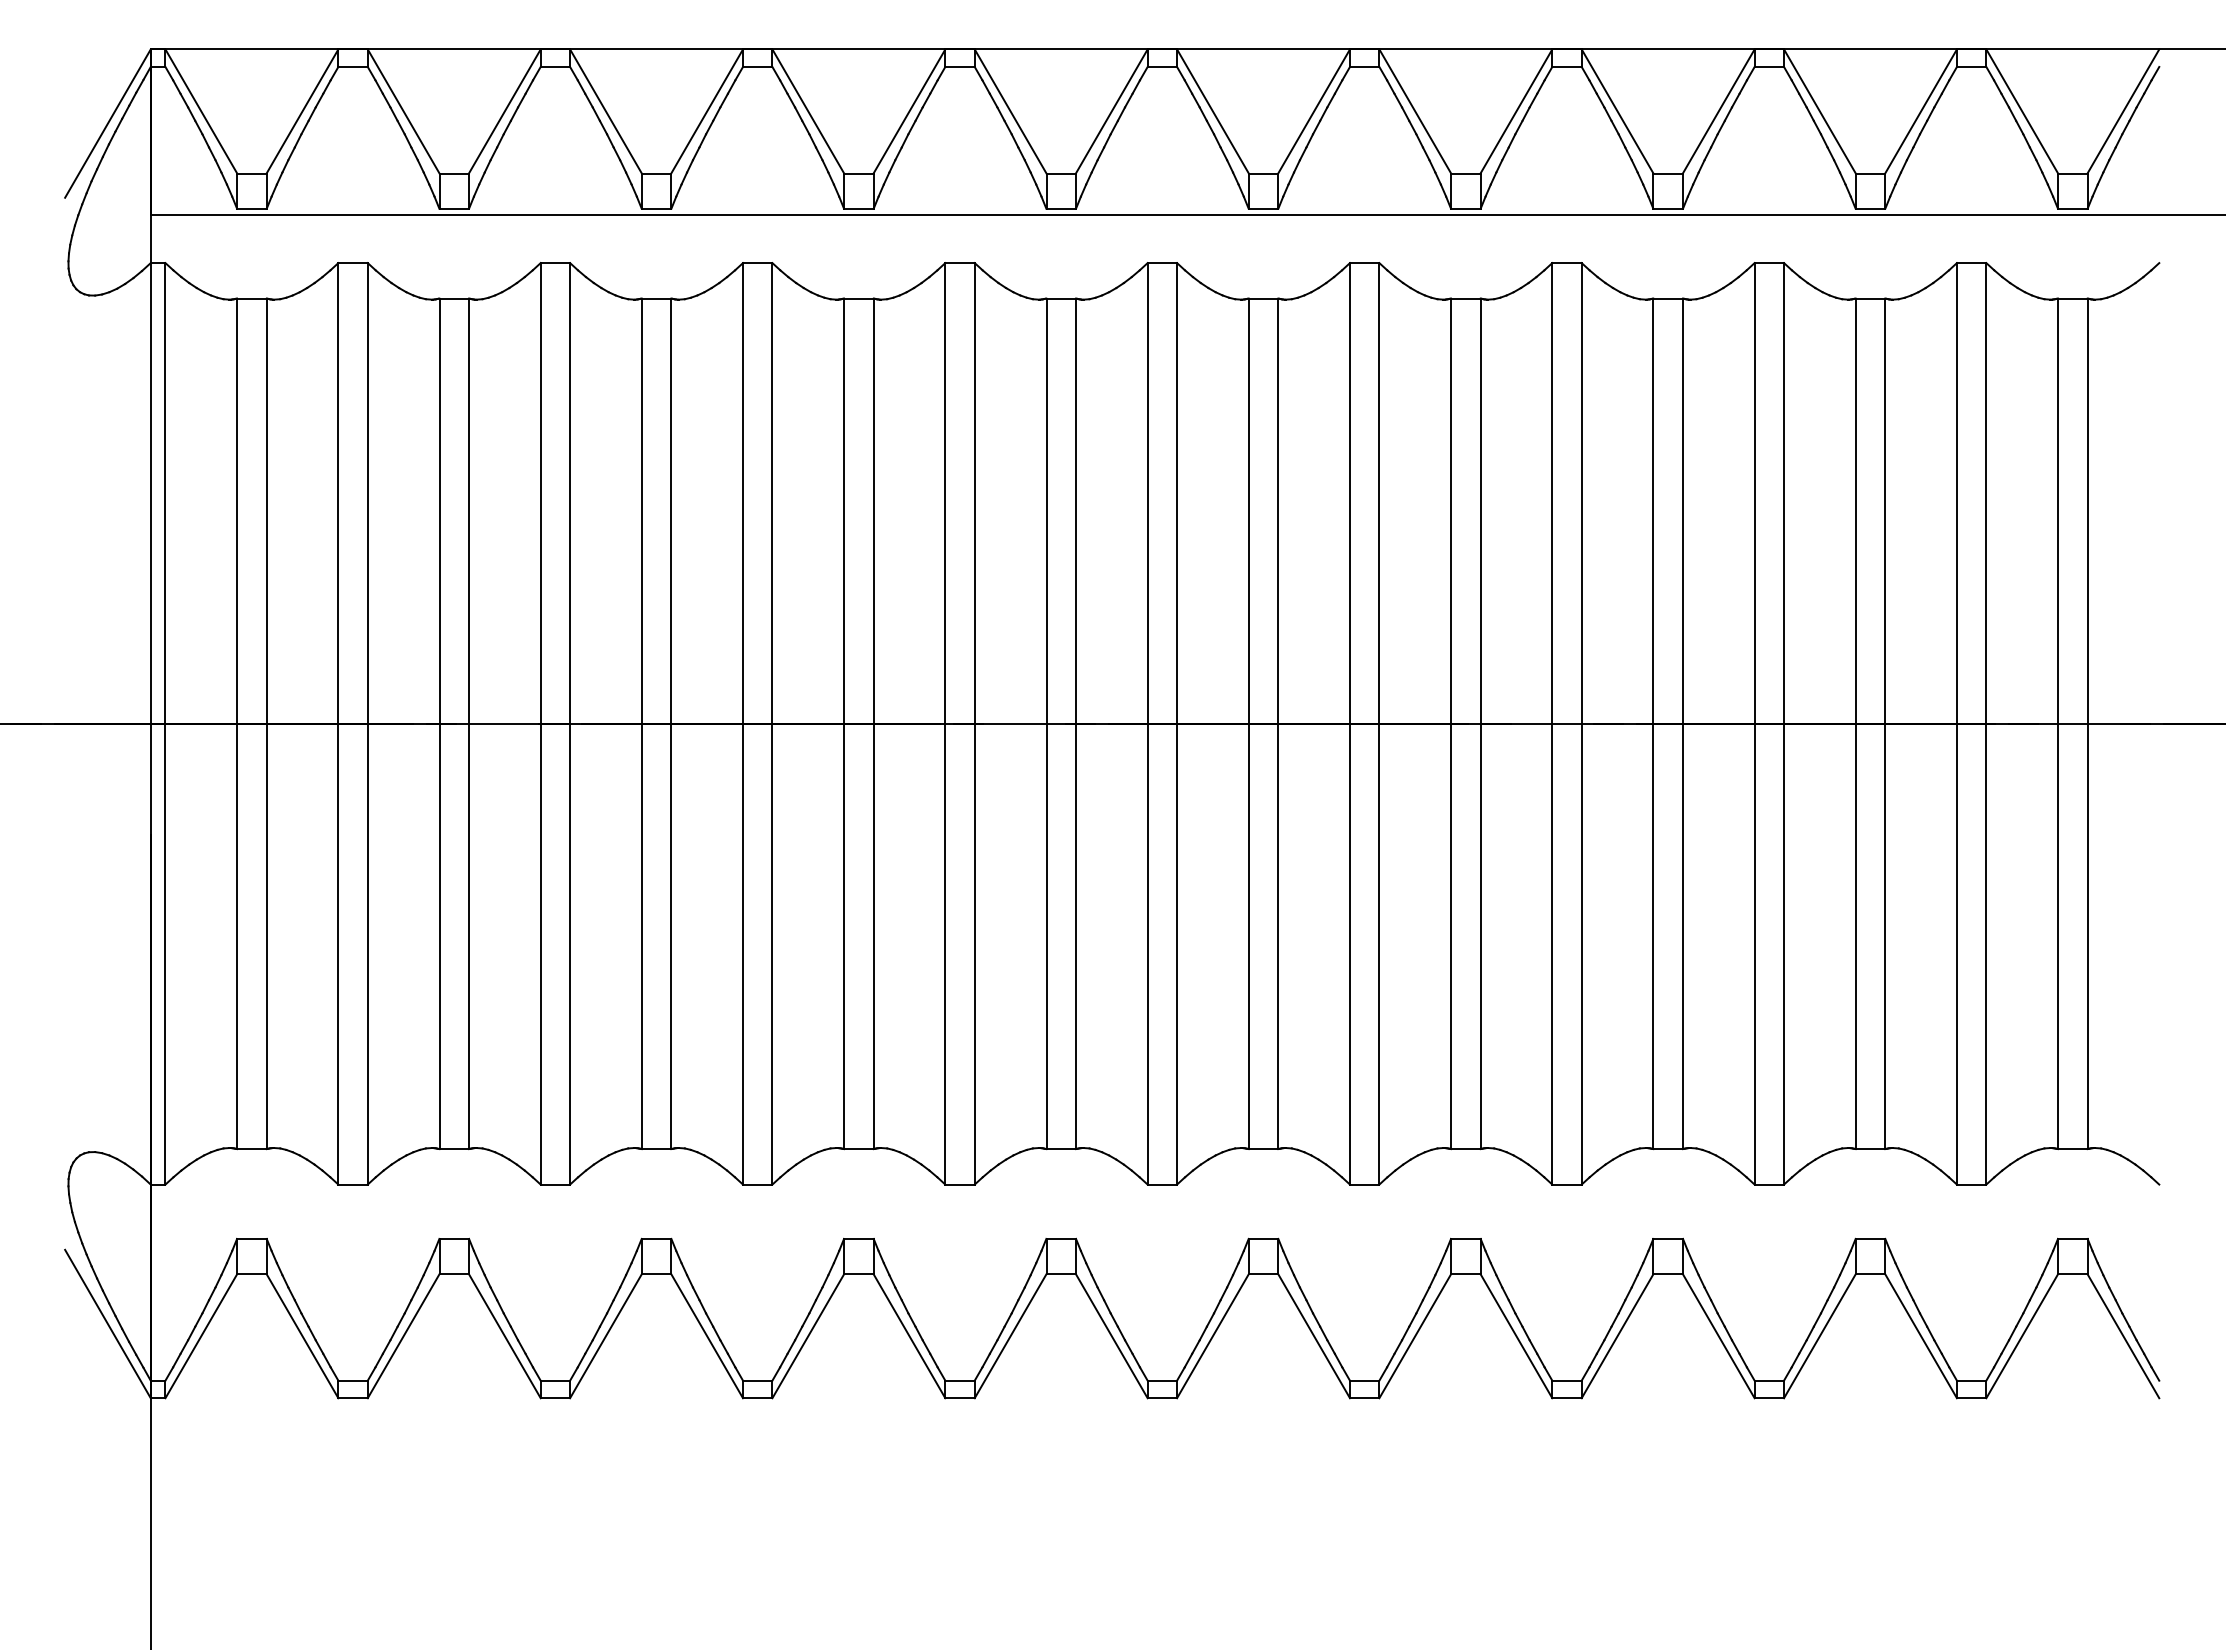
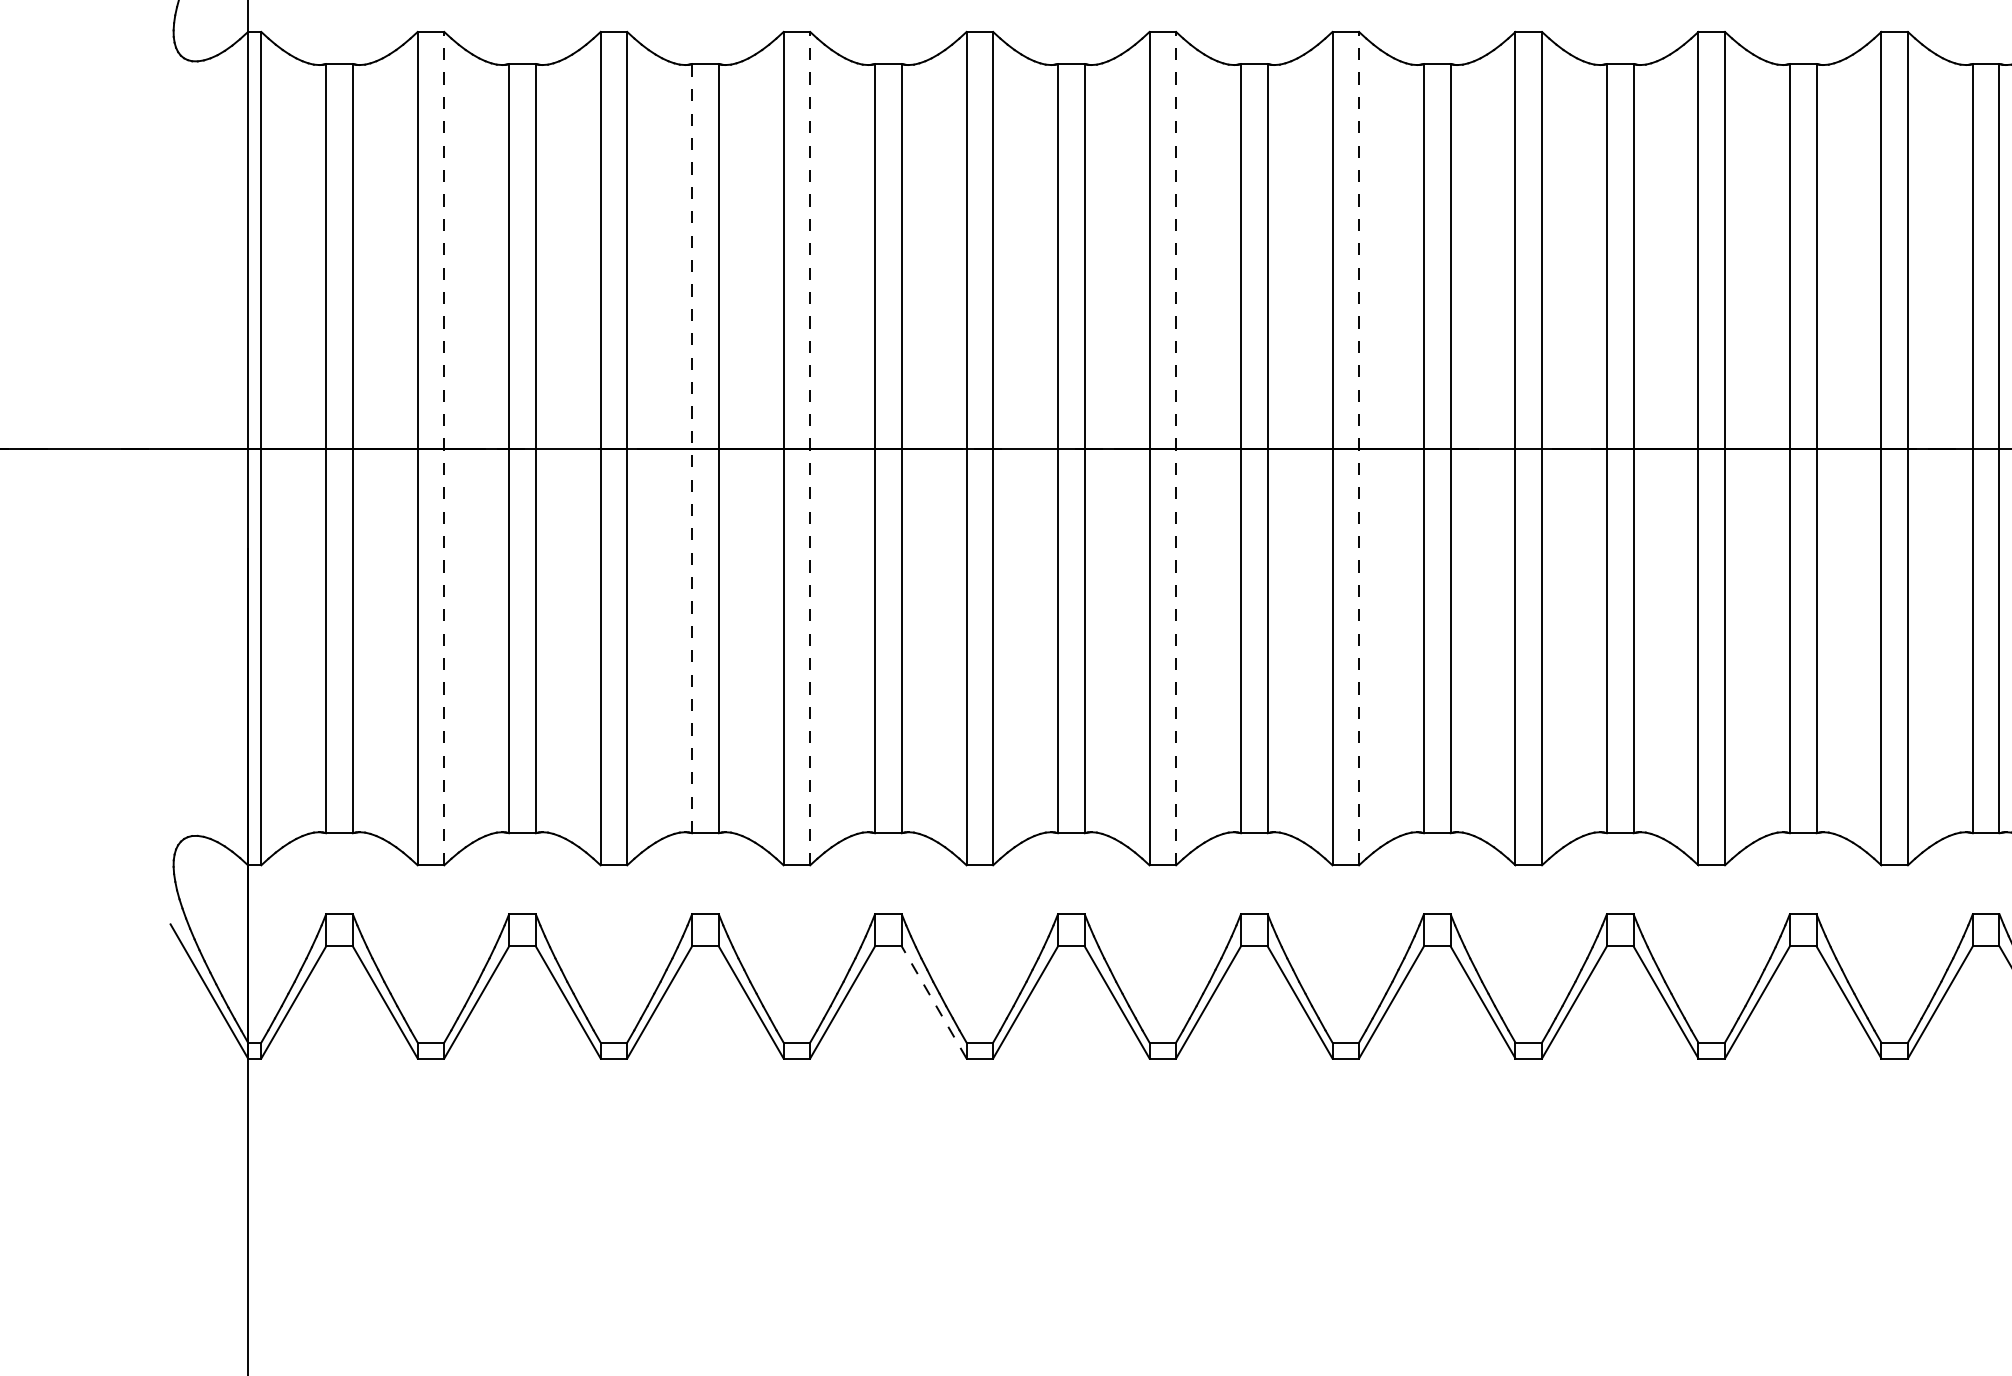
line: (367, 723) -> (444, 448), solid -> dashed
line: (641, 723) -> (691, 448), solid -> dashed
line: (772, 723) -> (810, 448), solid -> dashed
line: (1177, 723) -> (1176, 448), solid -> dashed
line: (1379, 723) -> (1359, 448), solid -> dashed
line: (909, 1336) -> (934, 1002), solid -> dashed

